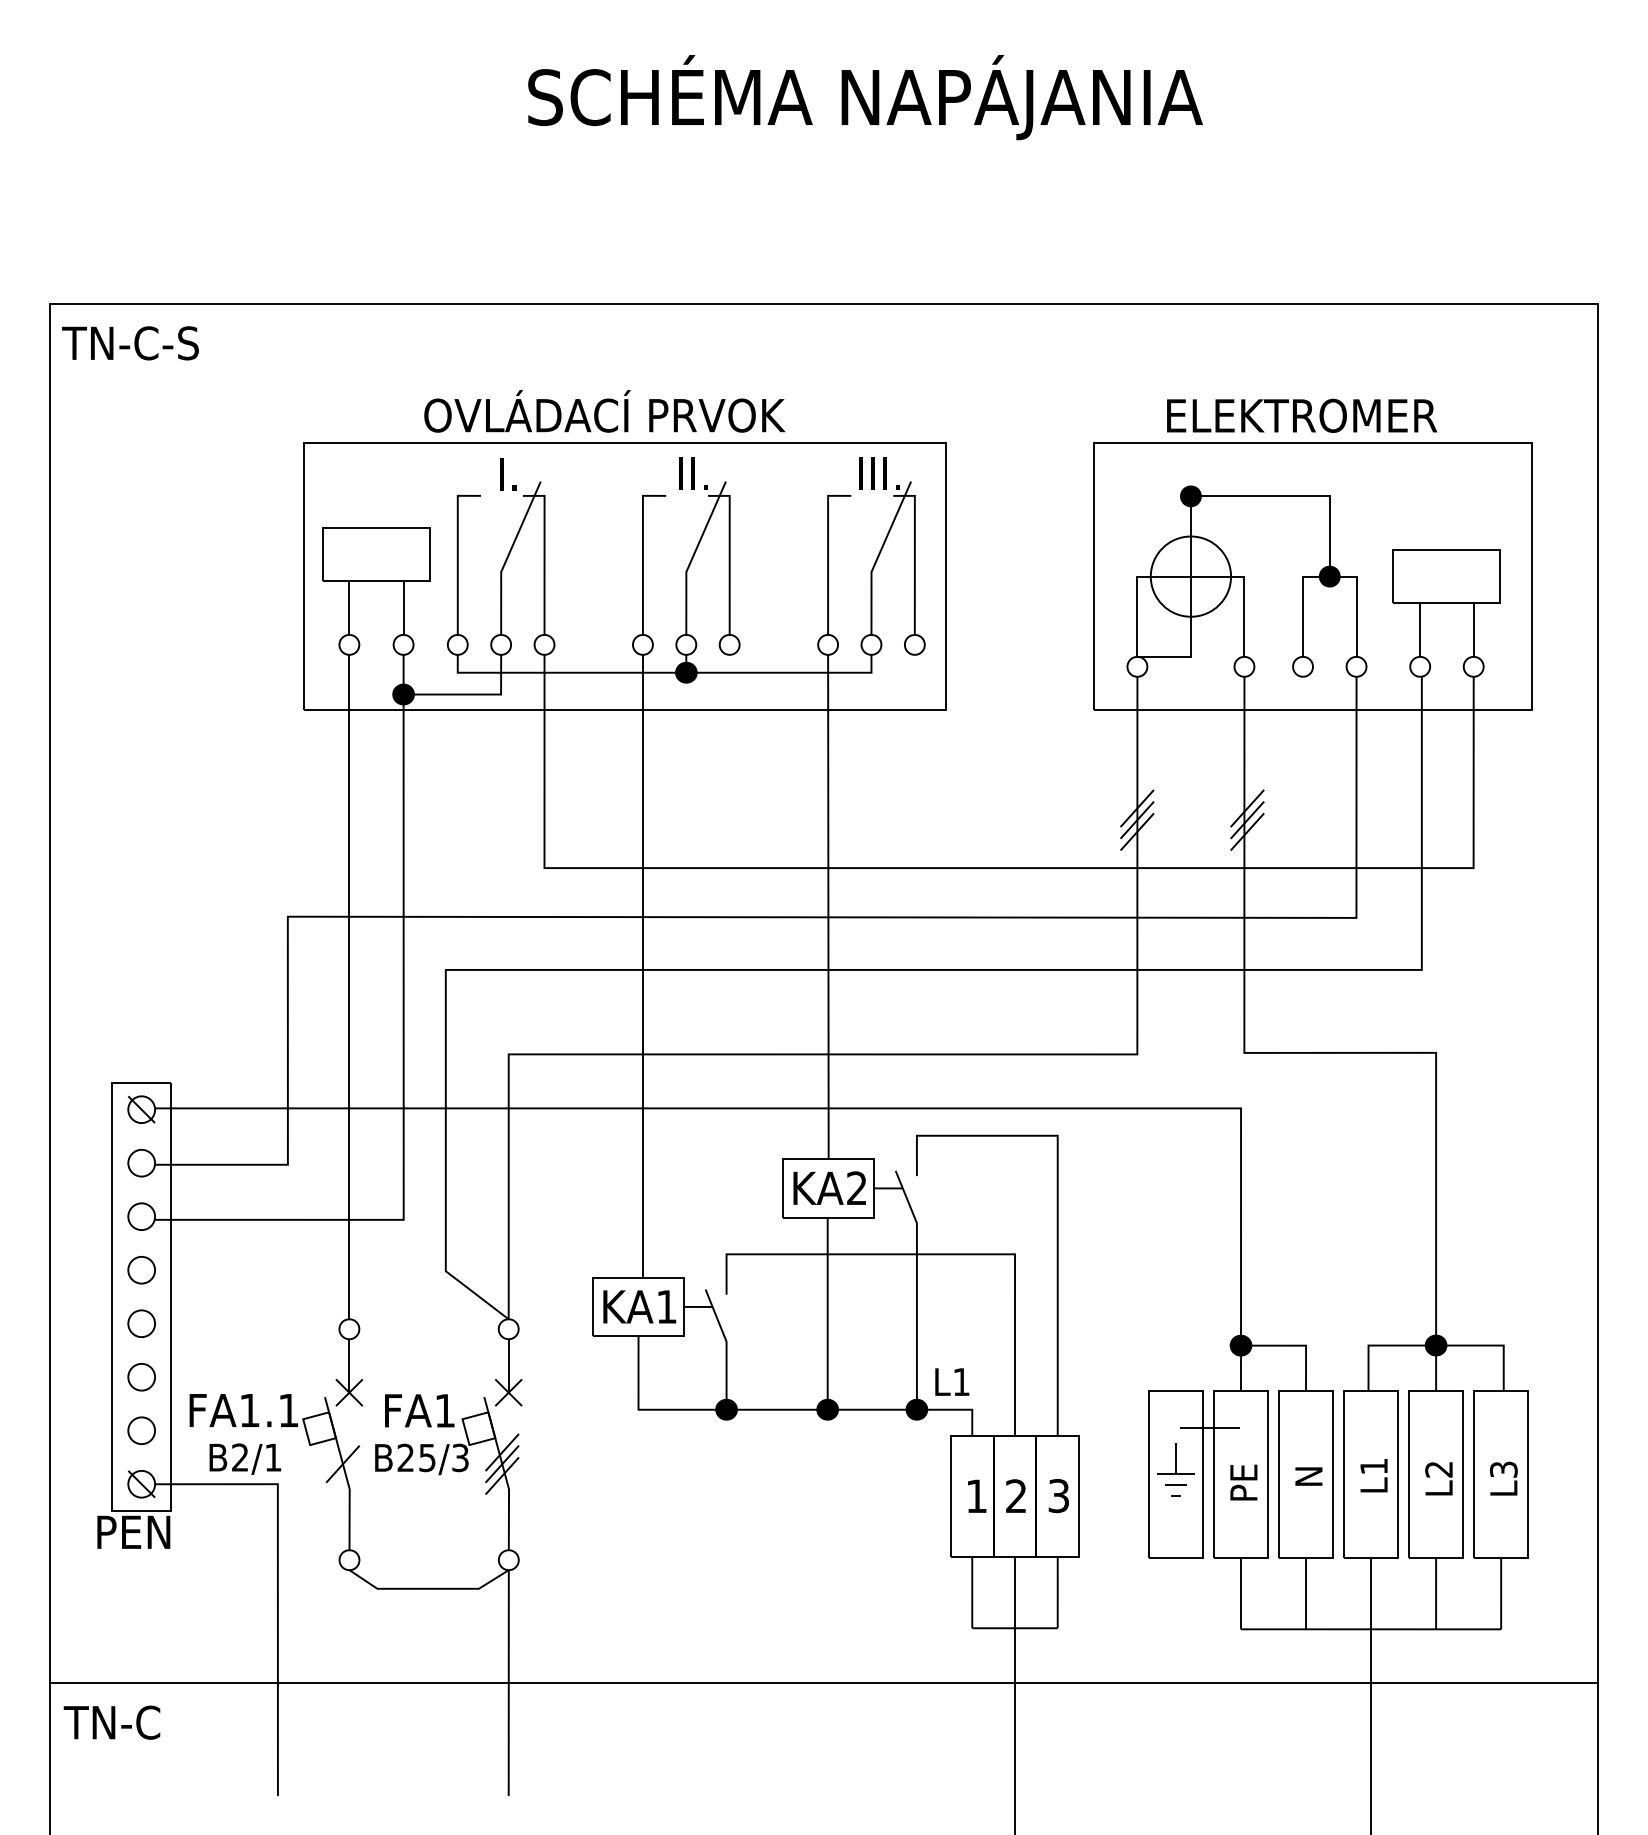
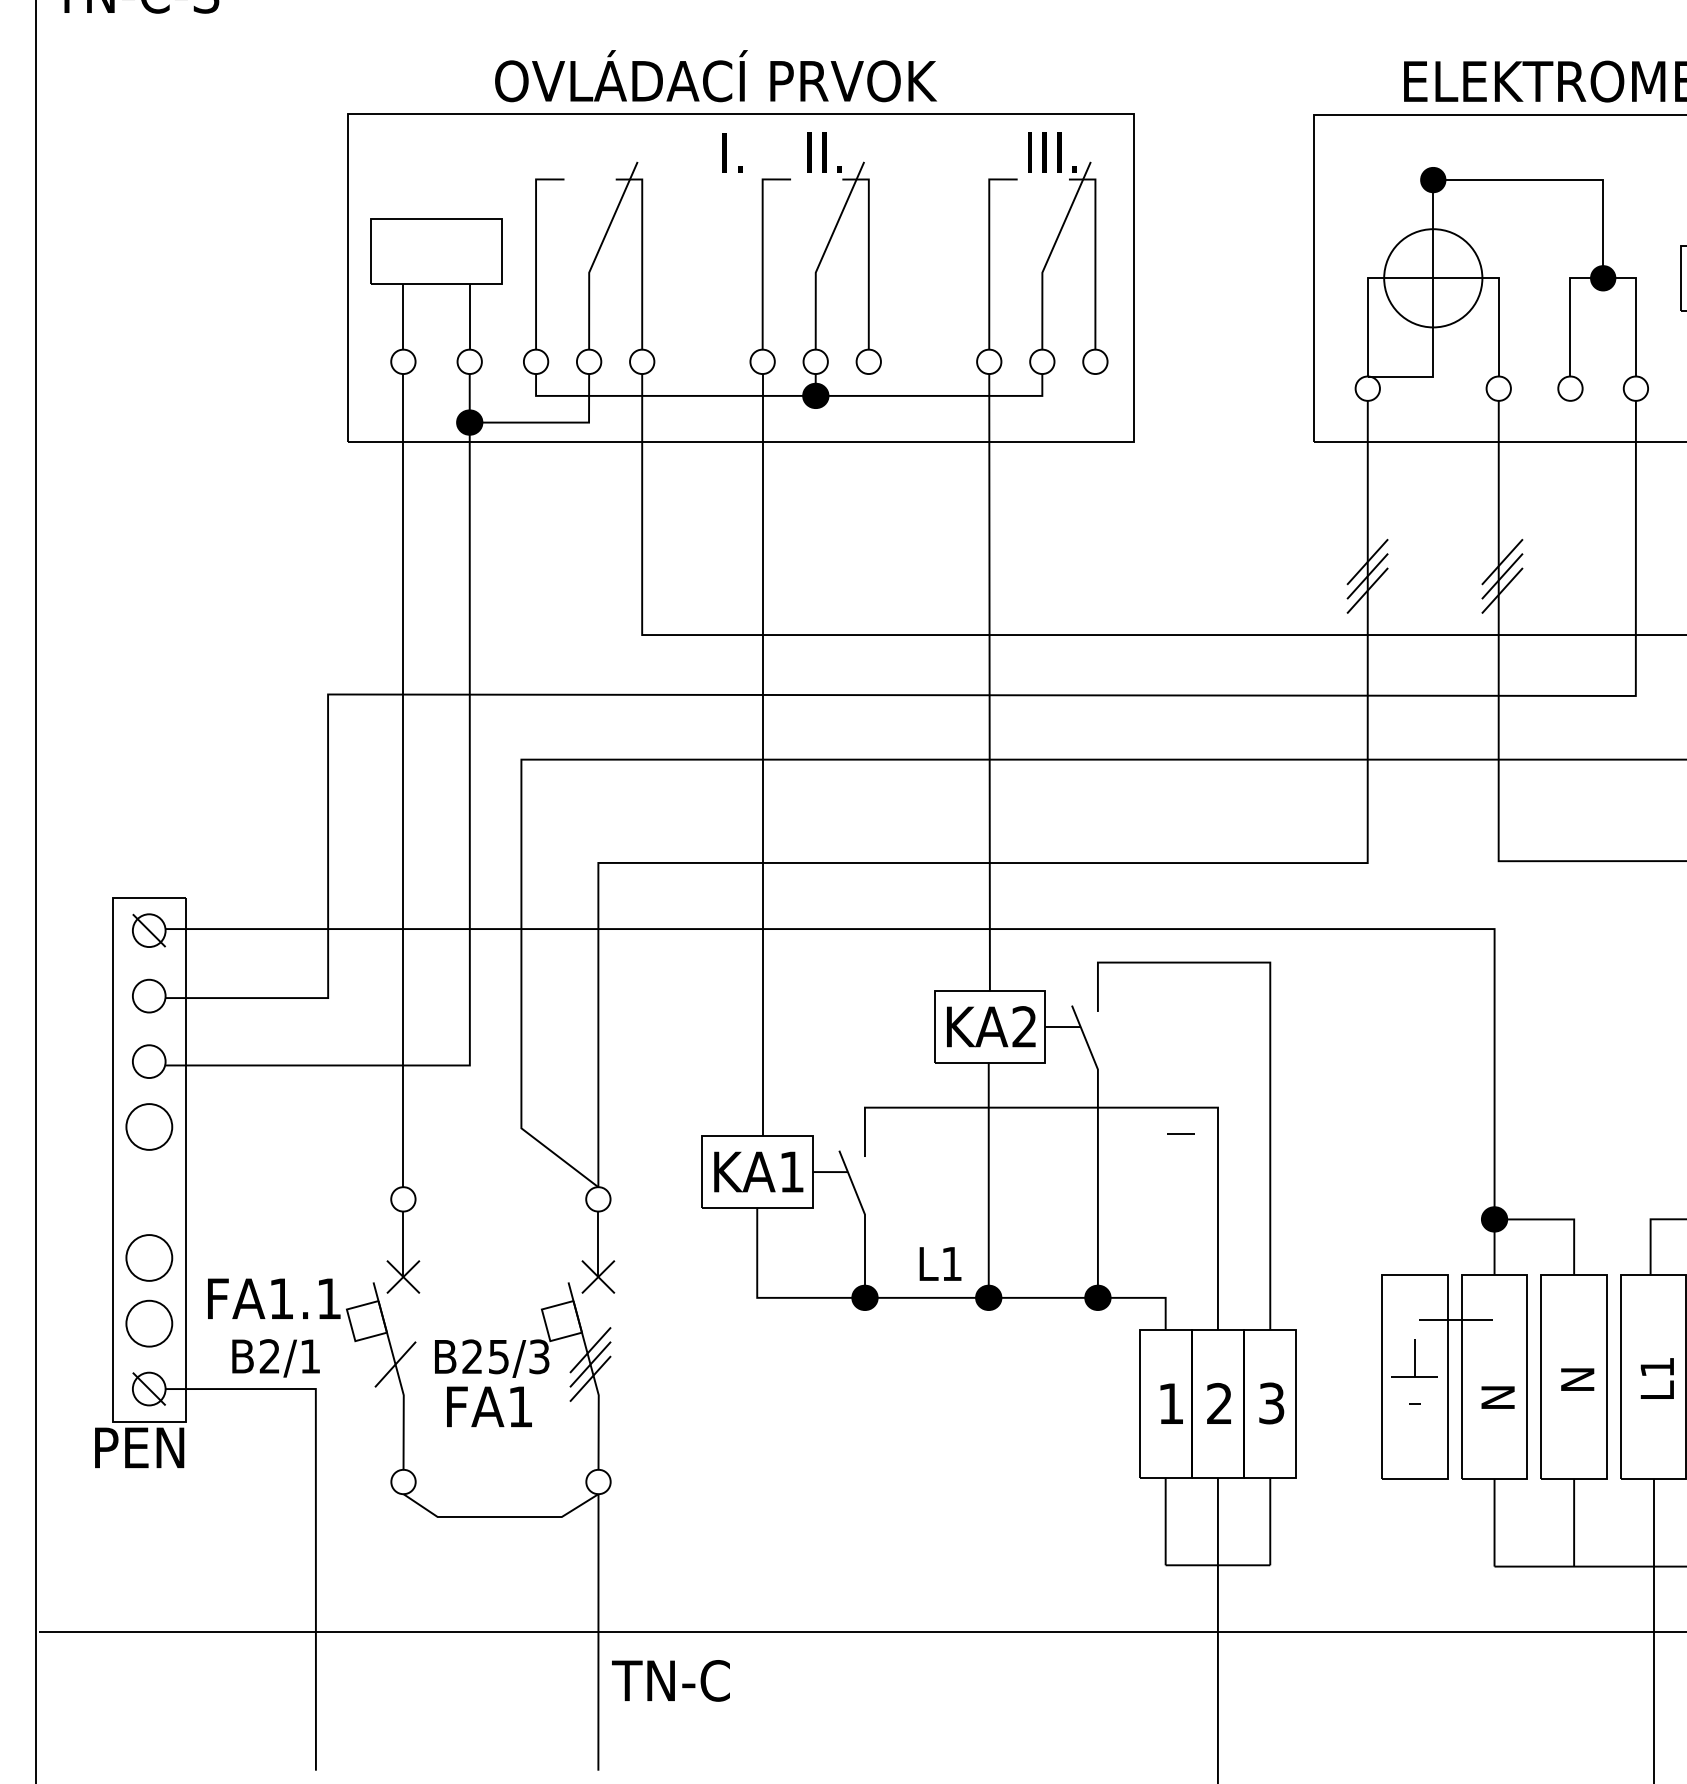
text: (508, 474) -> (732, 153), moved
part: (141, 1270) -> (148, 1127), size x1.4
part: (141, 1323) -> (148, 1192), removed
part: (141, 1377) -> (148, 1258), size x1.4
text: (952, 1381) -> (940, 1263), moved
text: (419, 1410) -> (489, 1406), moved
part: (141, 1430) -> (148, 1323), size x1.4
text: (1243, 1480) -> (1497, 1384), PE -> N
line: (1175, 1484) -> (1180, 1133), moved
text: (111, 1722) -> (670, 1680), moved

